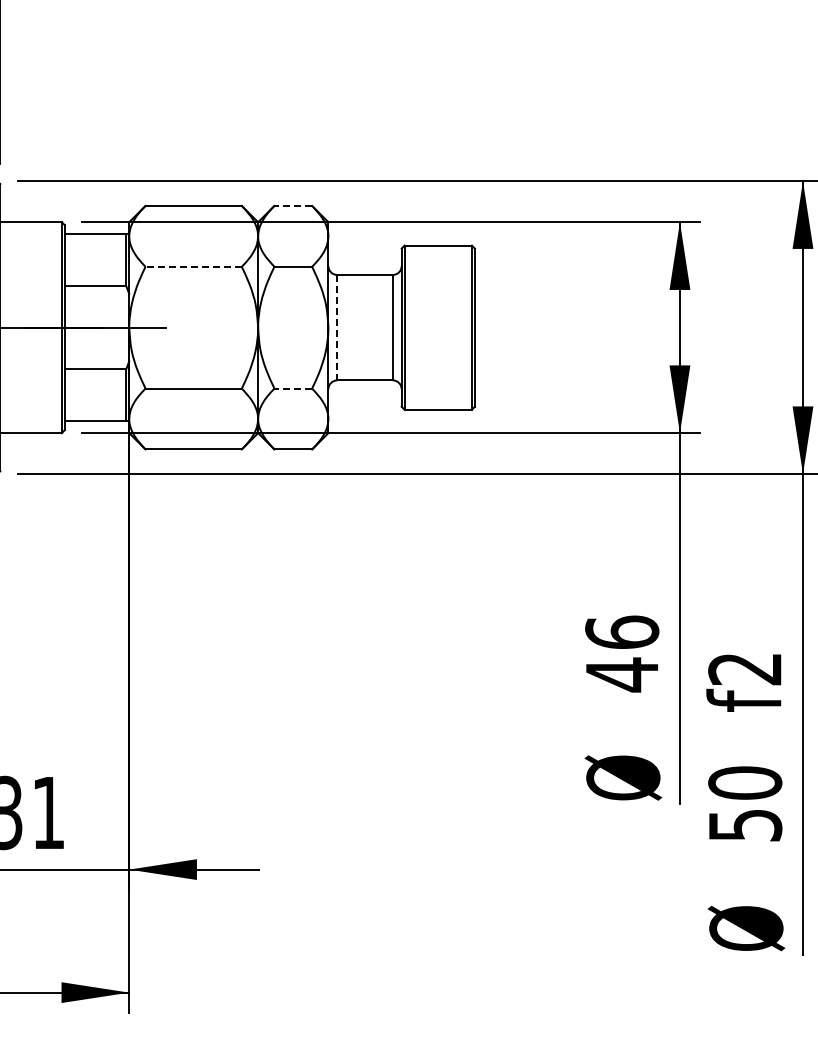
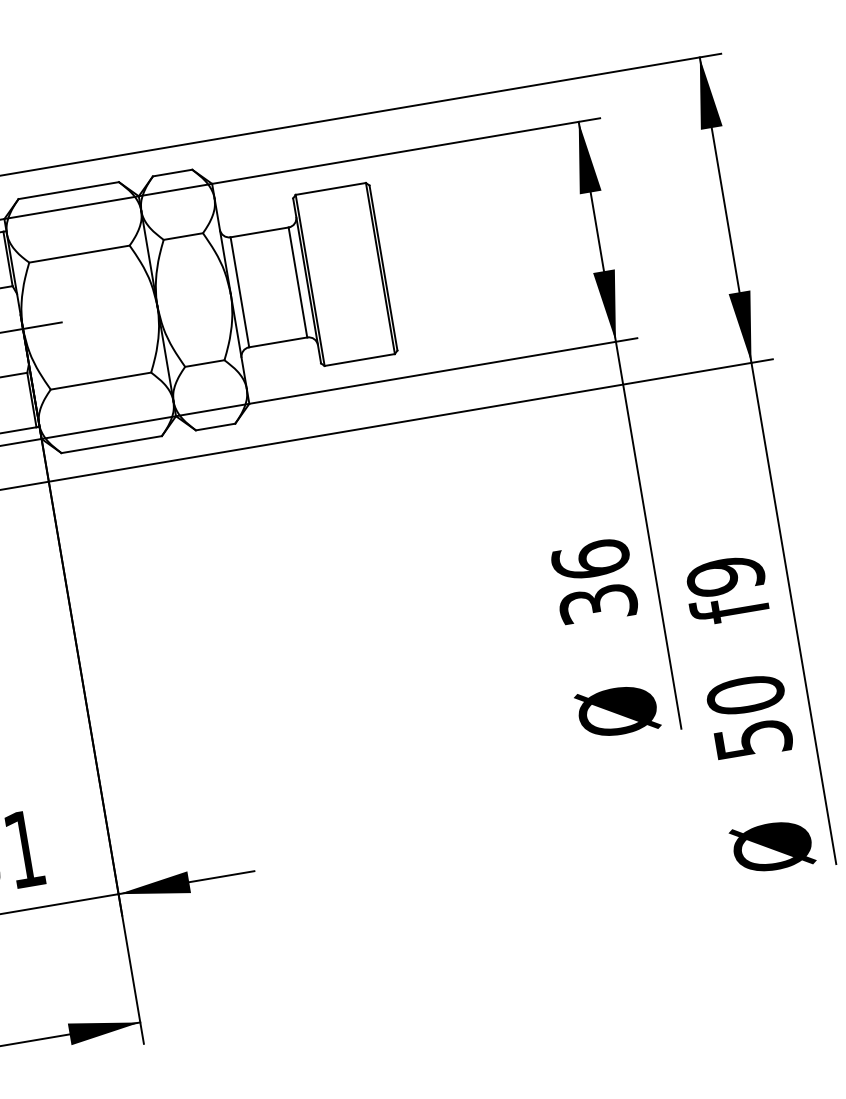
line: (293, 205) -> (172, 172), dashed -> solid
line: (193, 266) -> (79, 253), dashed -> solid
line: (337, 327) -> (240, 292), dashed -> solid
line: (293, 388) -> (205, 363), dashed -> solid
text: (745, 668) -> (725, 575), f2 -> f9
text: (622, 674) -> (598, 603), 46 -> 36

